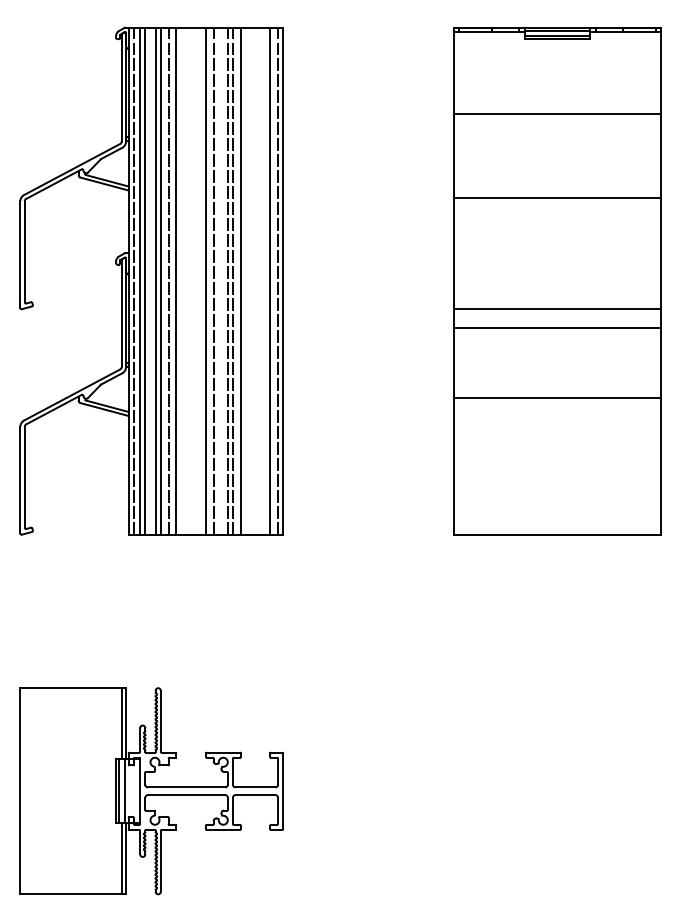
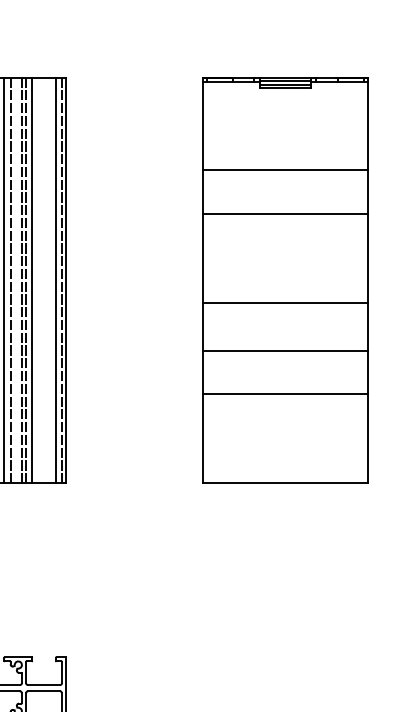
line: (557, 113) -> (285, 170), moved
line: (557, 328) -> (285, 350), moved
line: (557, 398) -> (285, 394), moved

